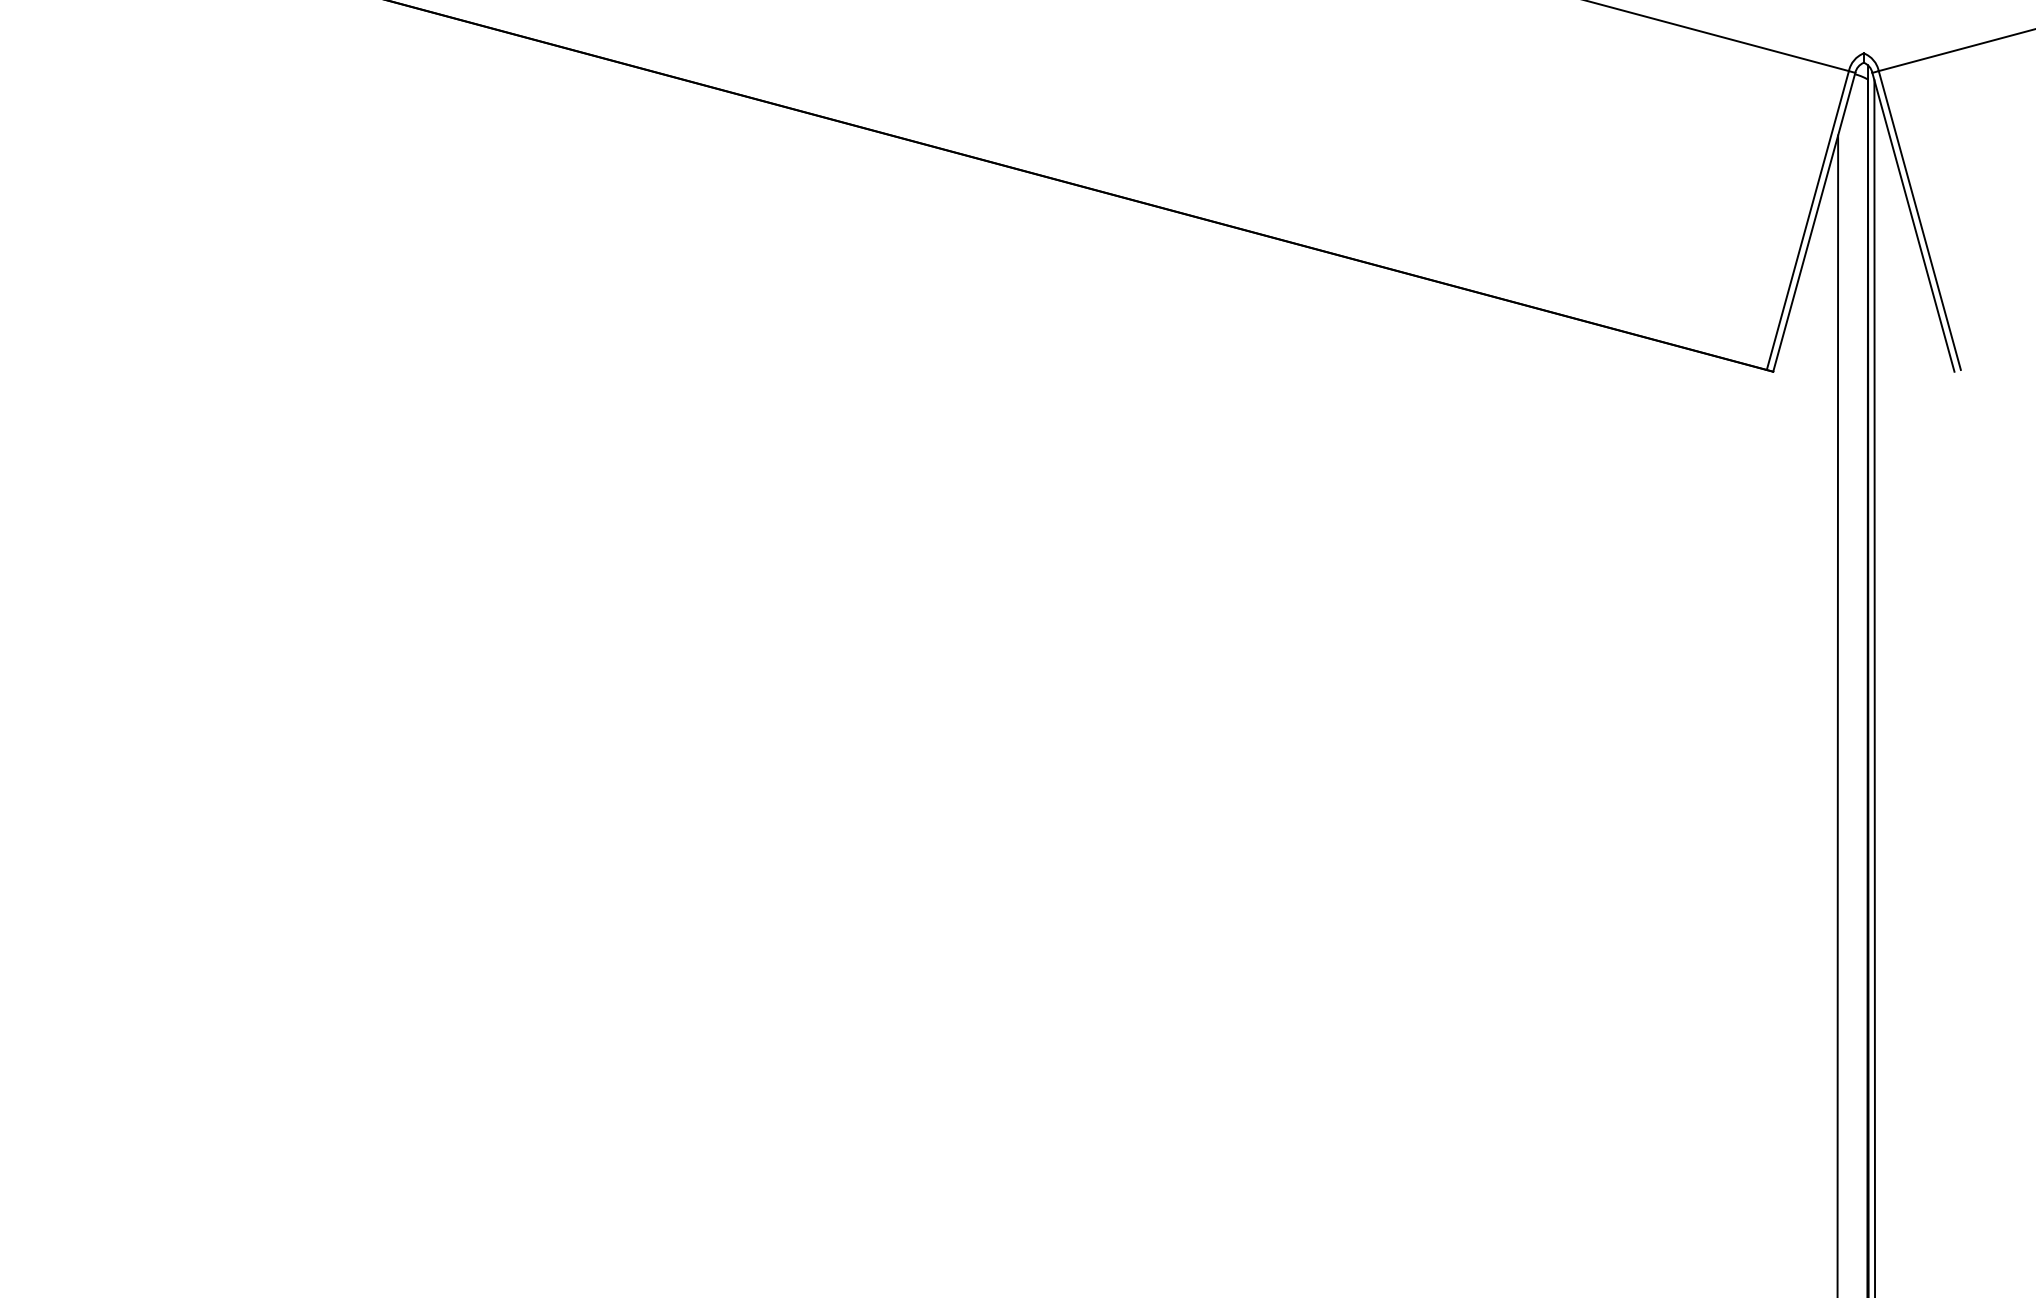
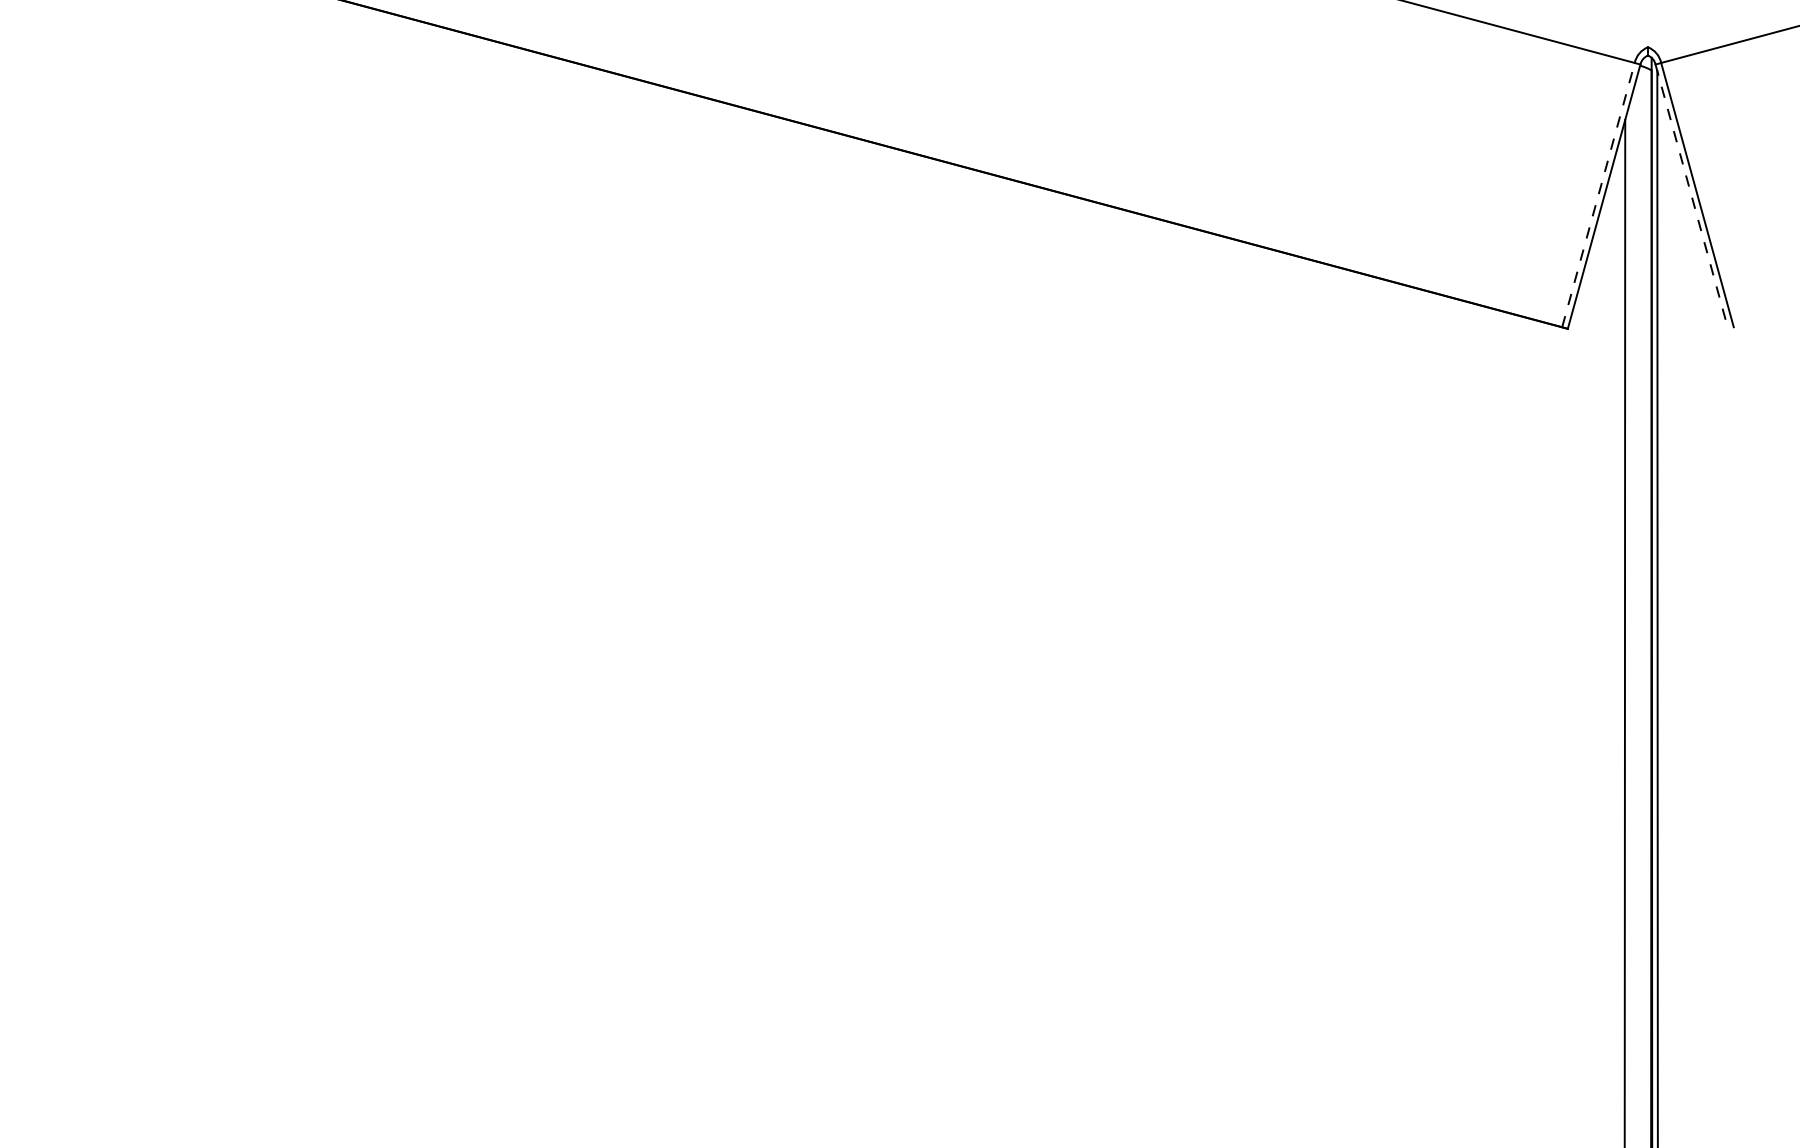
line: (1807, 220) -> (1598, 195), solid -> dashed
line: (1913, 222) -> (1691, 196), solid -> dashed

